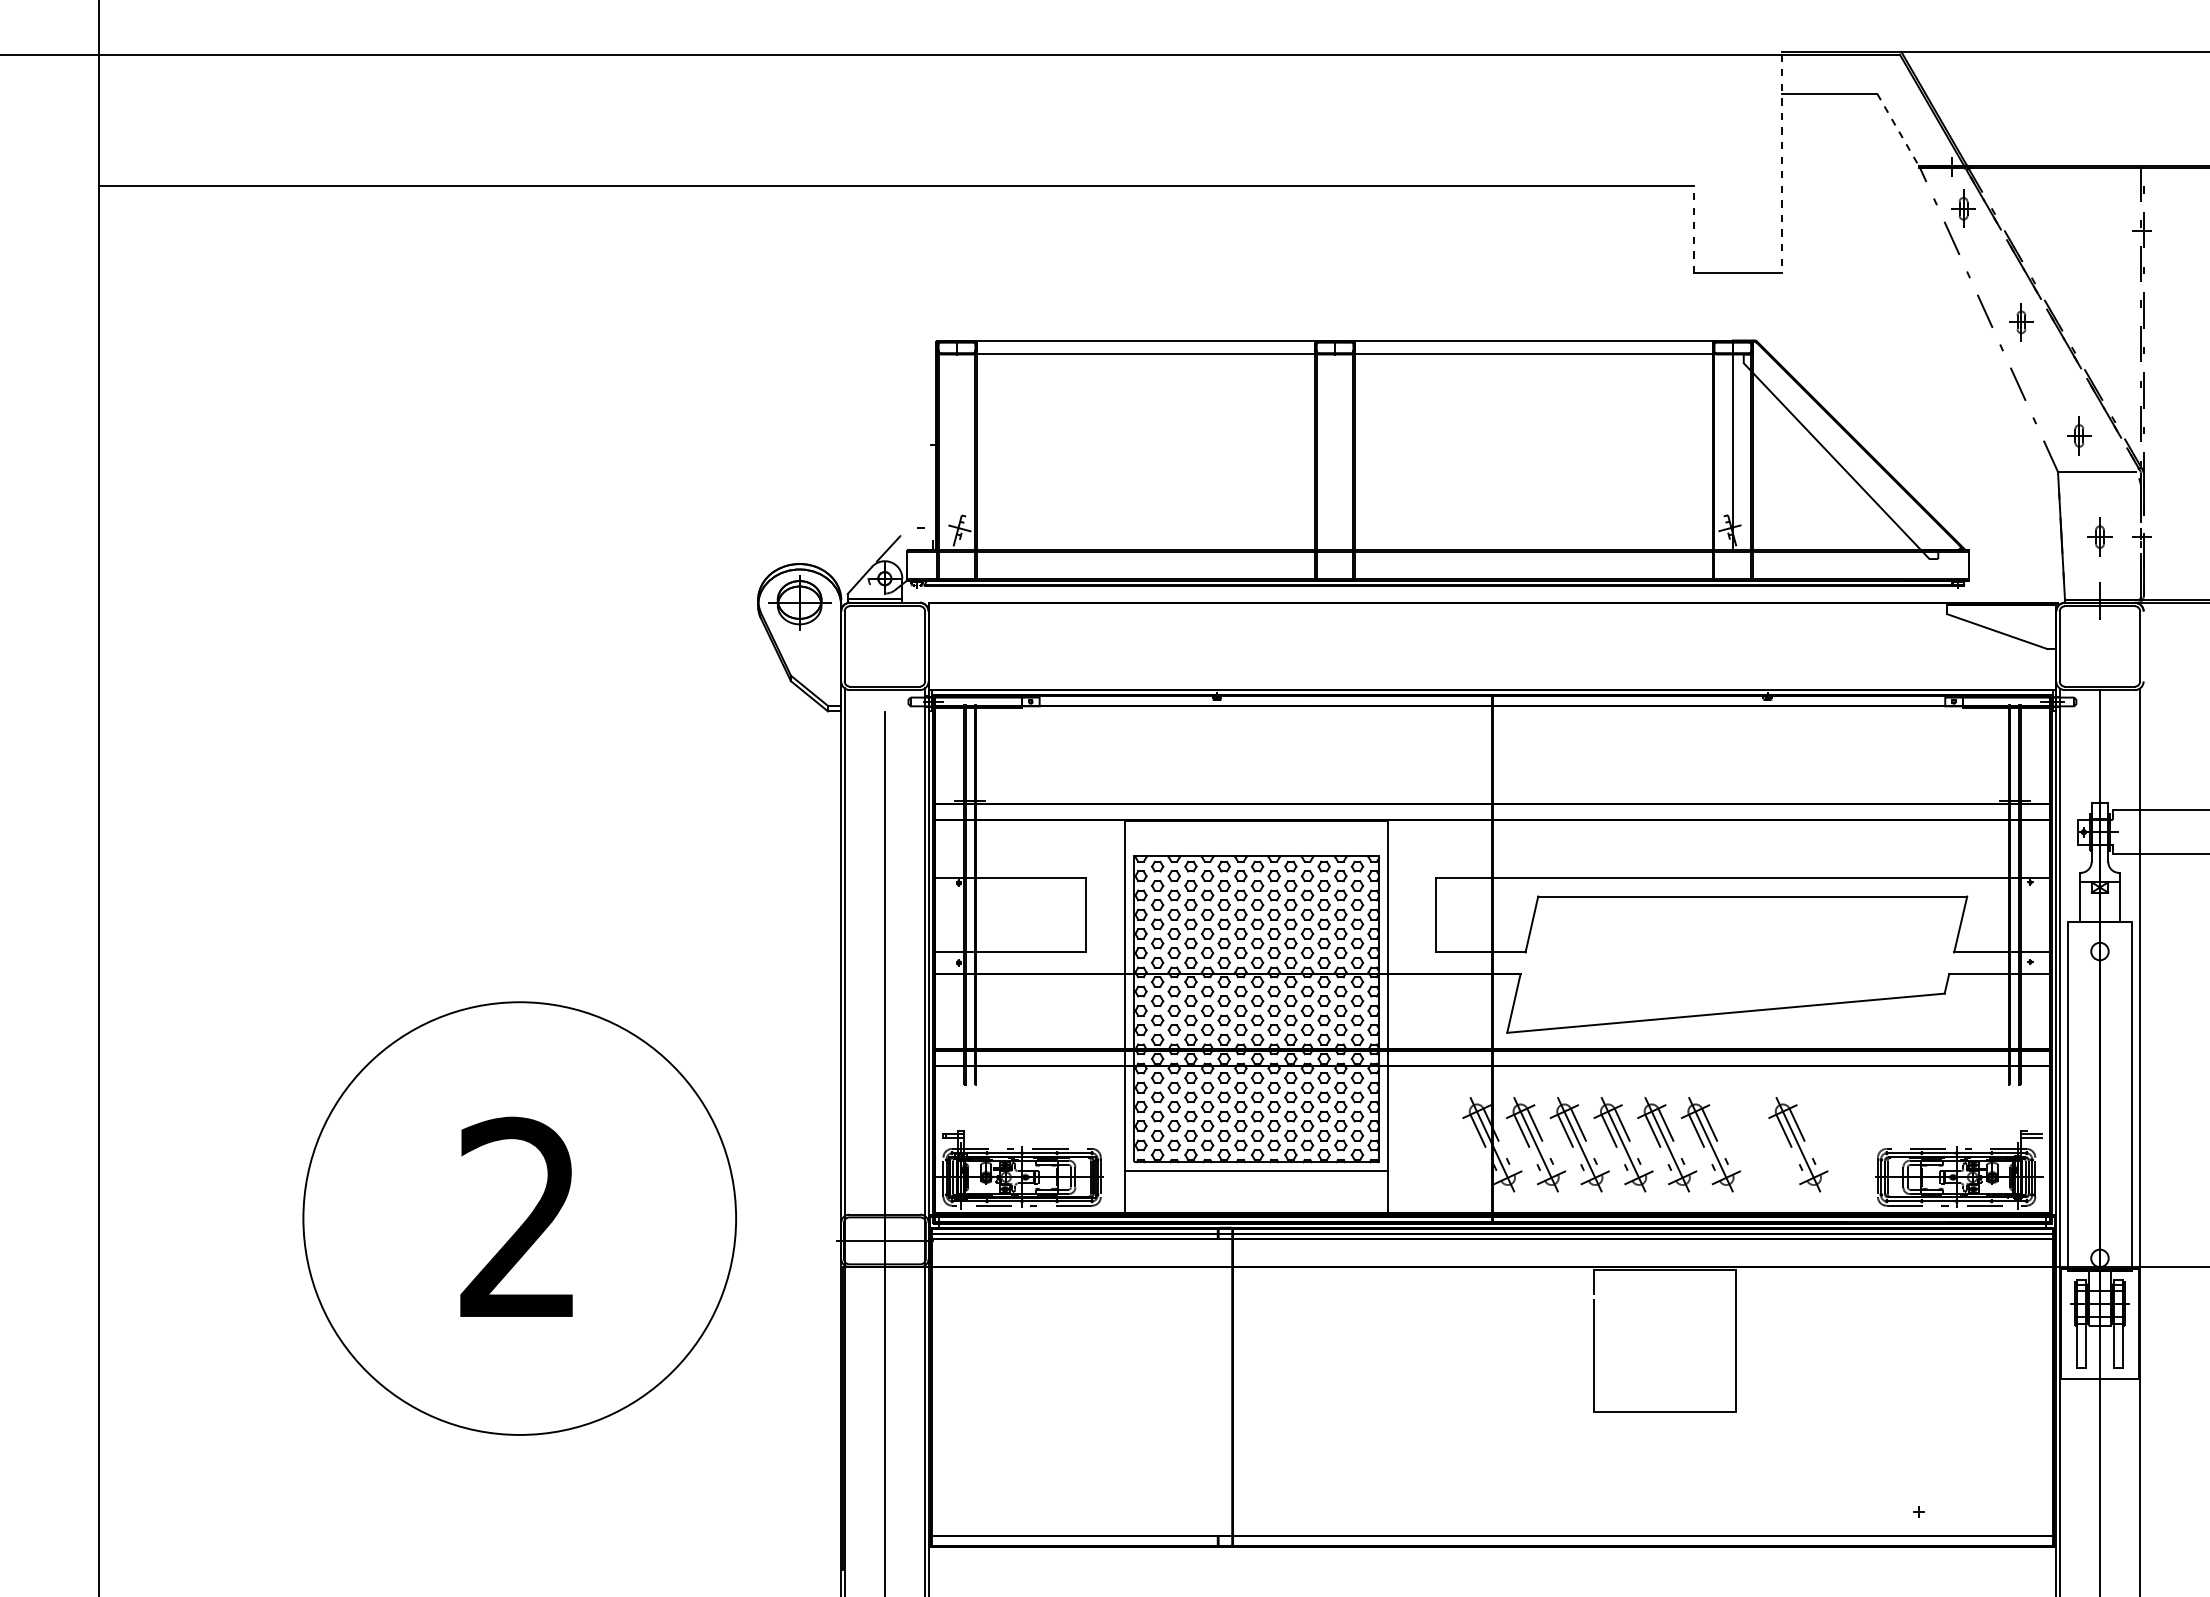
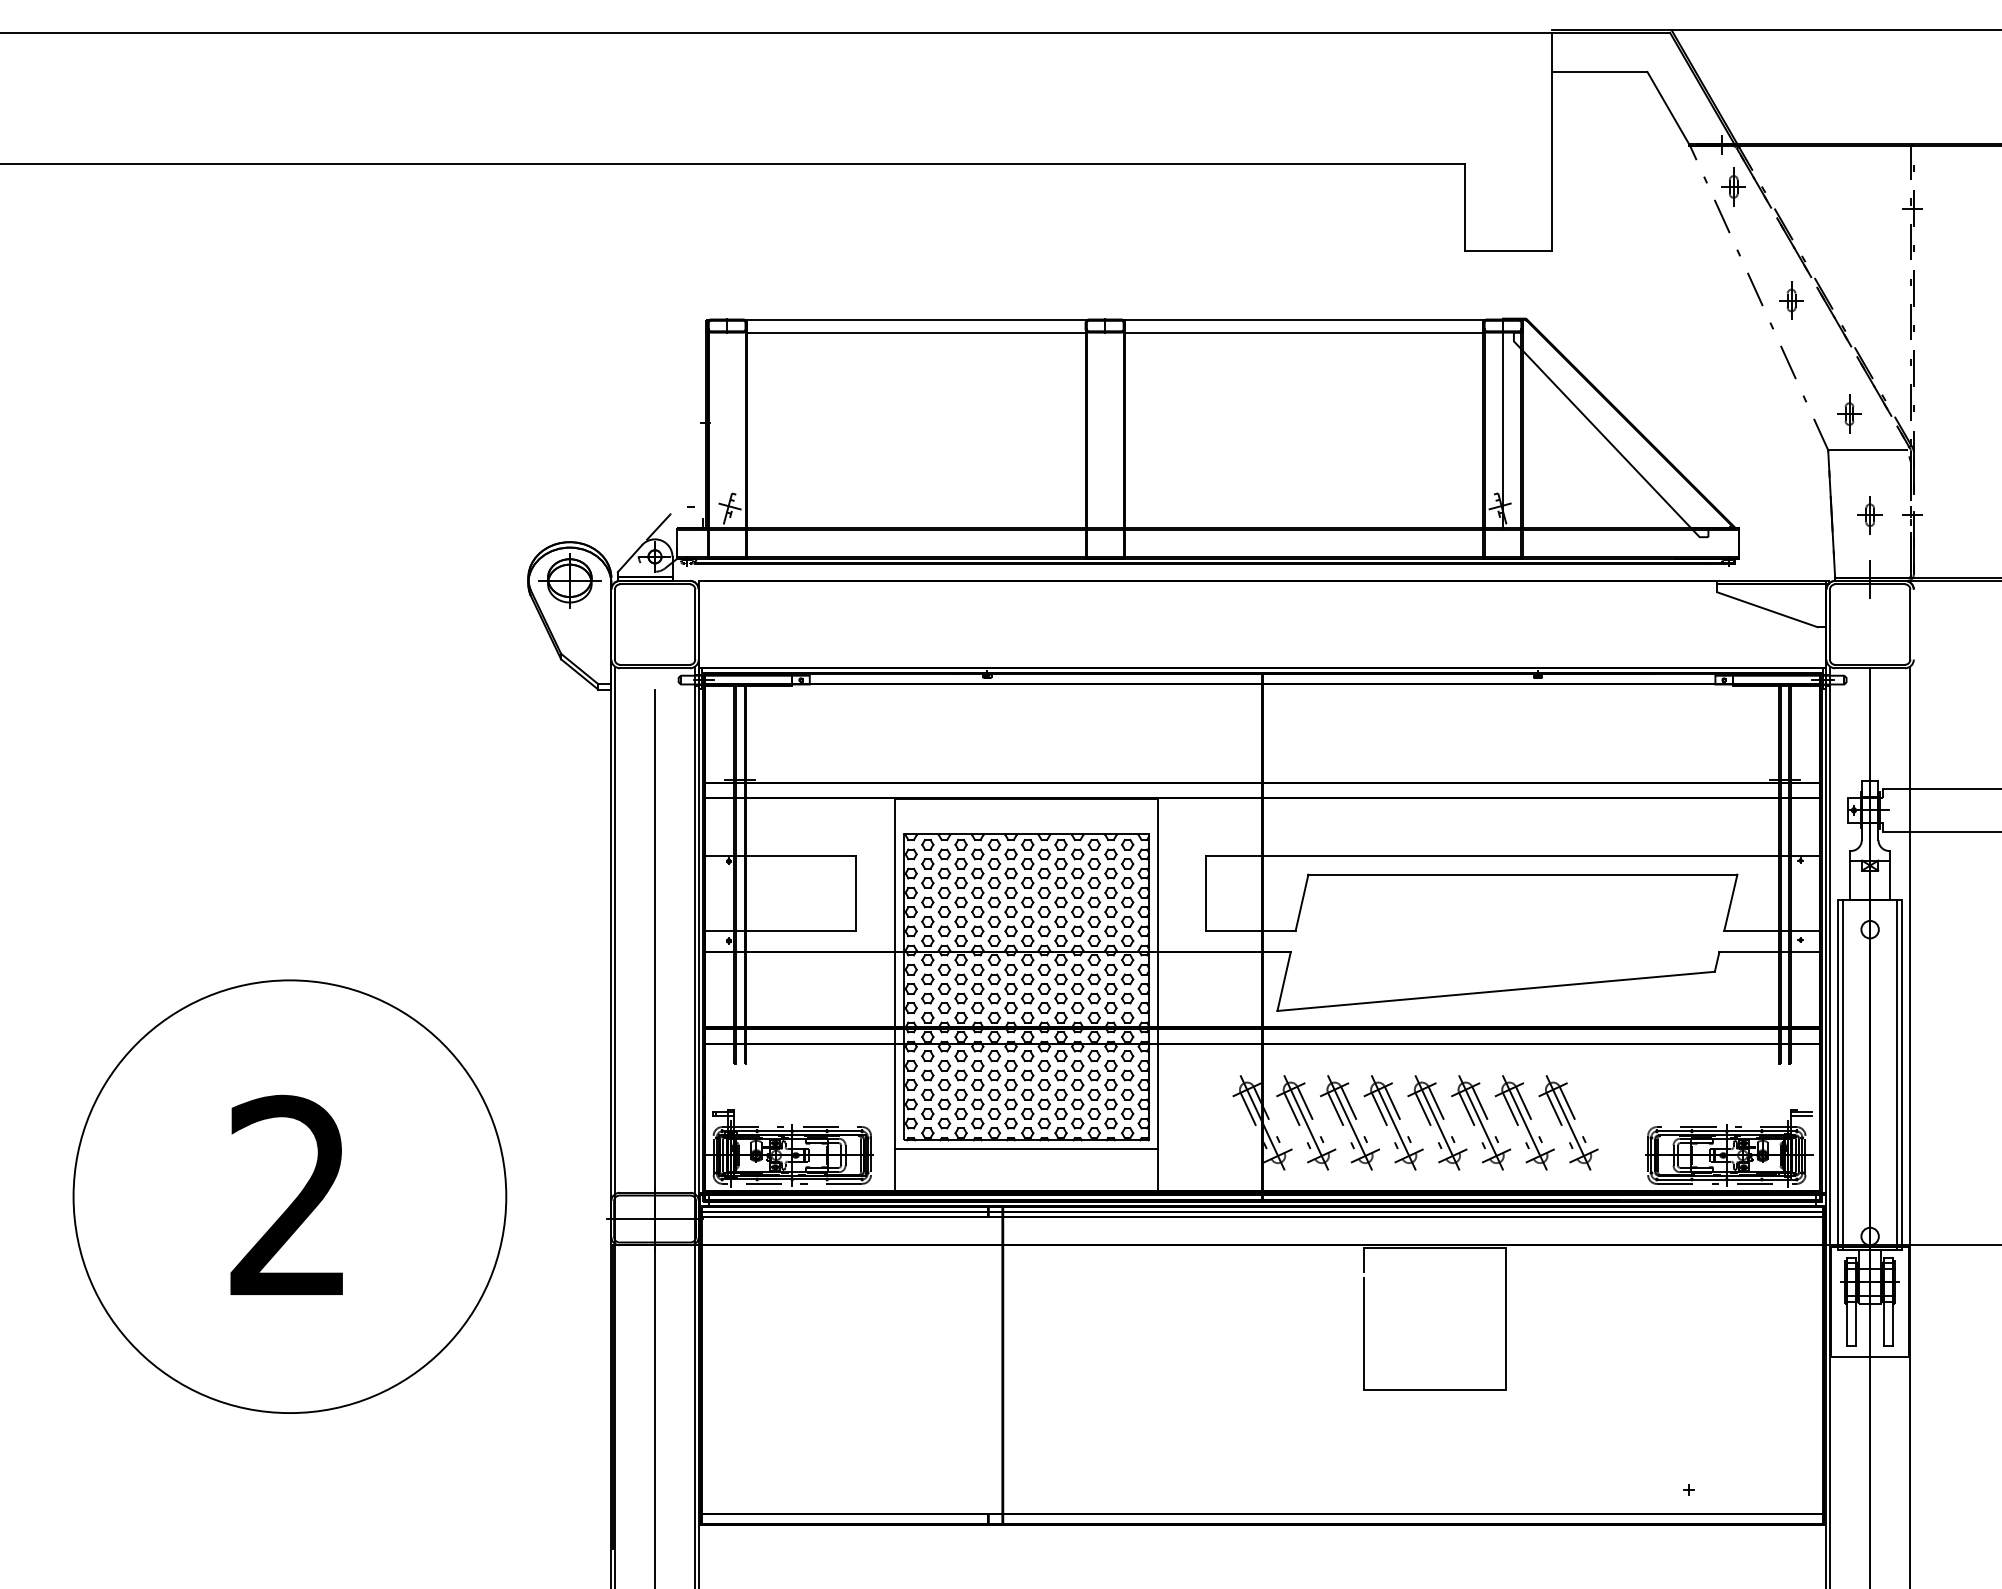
line: (1898, 130) -> (1668, 108), dashed -> solid
line: (1781, 164) -> (1551, 142), dashed -> solid
line: (1694, 229) -> (1464, 207), dashed -> solid
line: (2072, 1096) -> (1842, 1074), added
line: (2127, 1096) -> (1897, 1074), added
part: (1754, 1144) -> (1524, 1122), added

